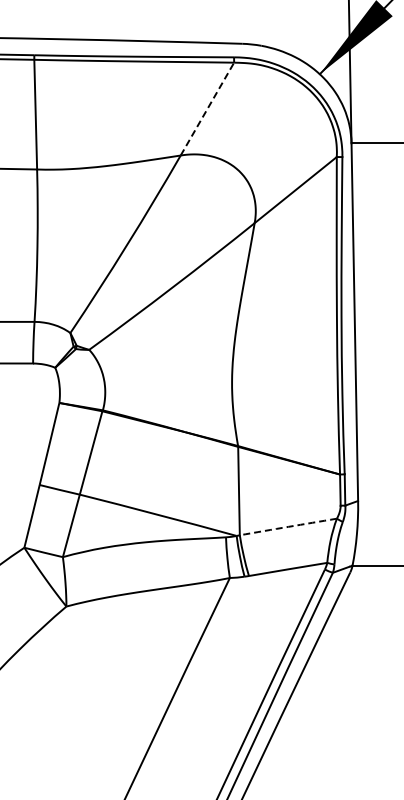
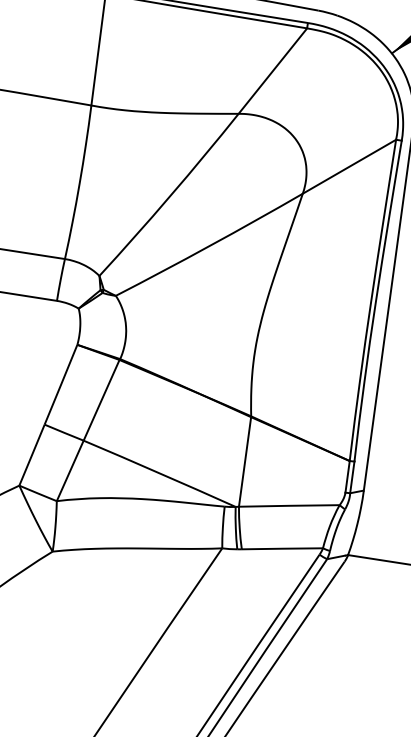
line: (207, 109) -> (272, 71), dashed -> solid
arc: (288, 526) -> (289, 505), dashed -> solid

